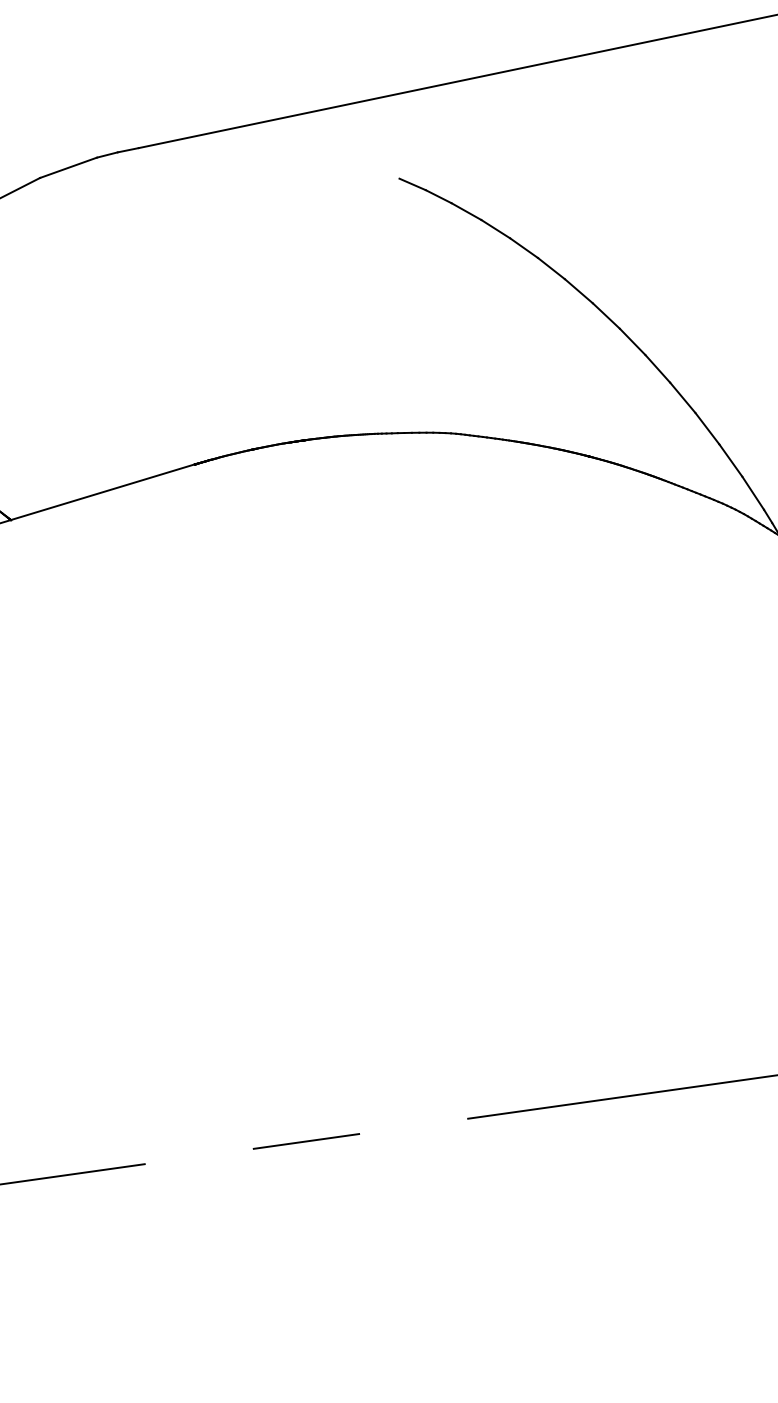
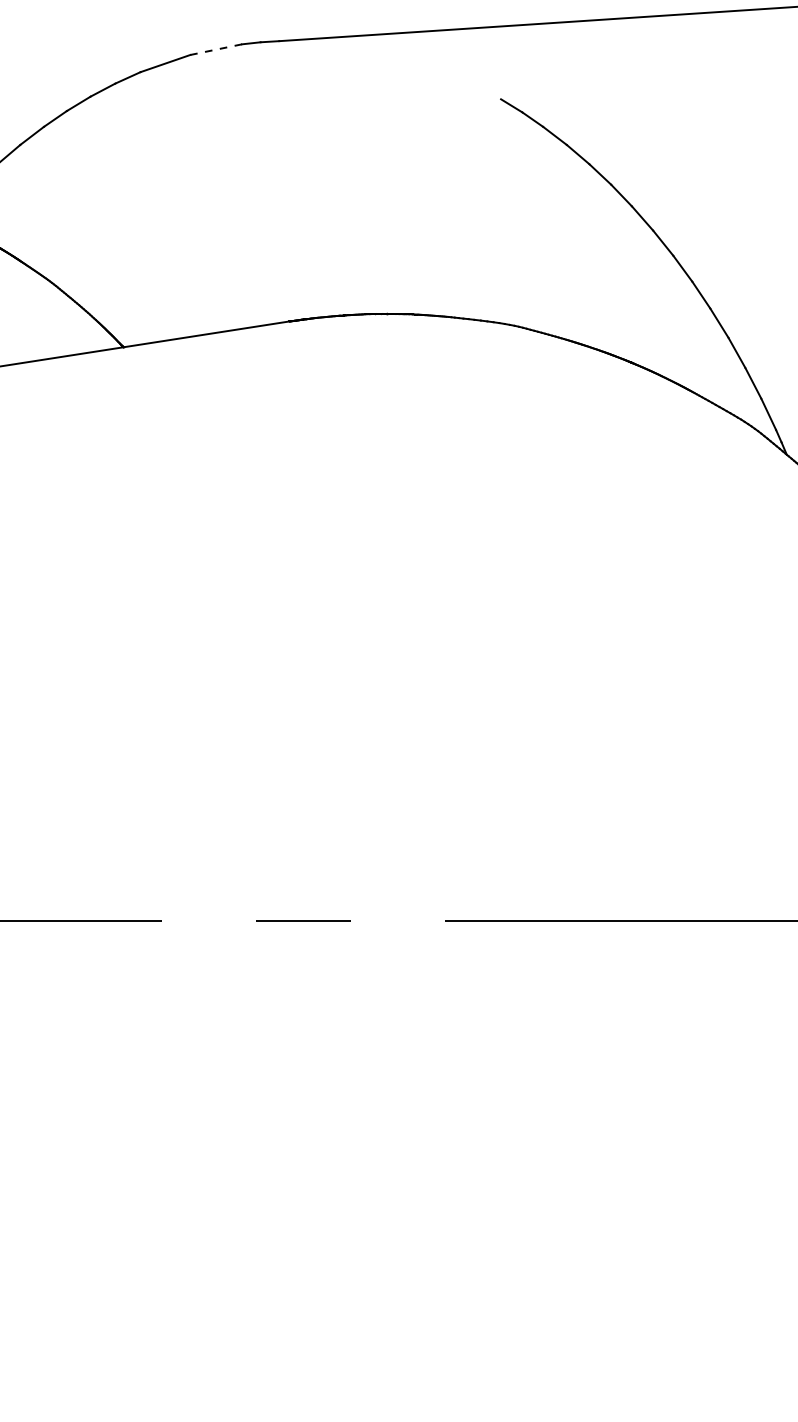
line: (67, 167) -> (215, 49), solid -> dashed

